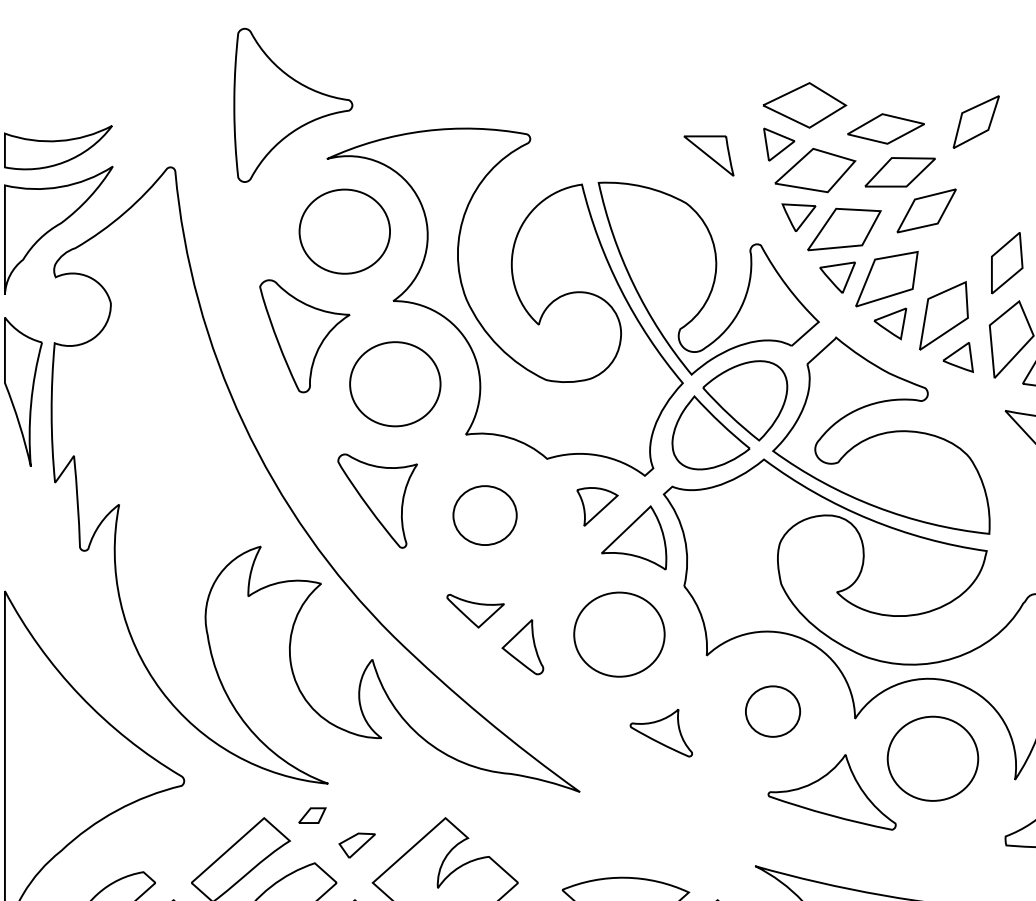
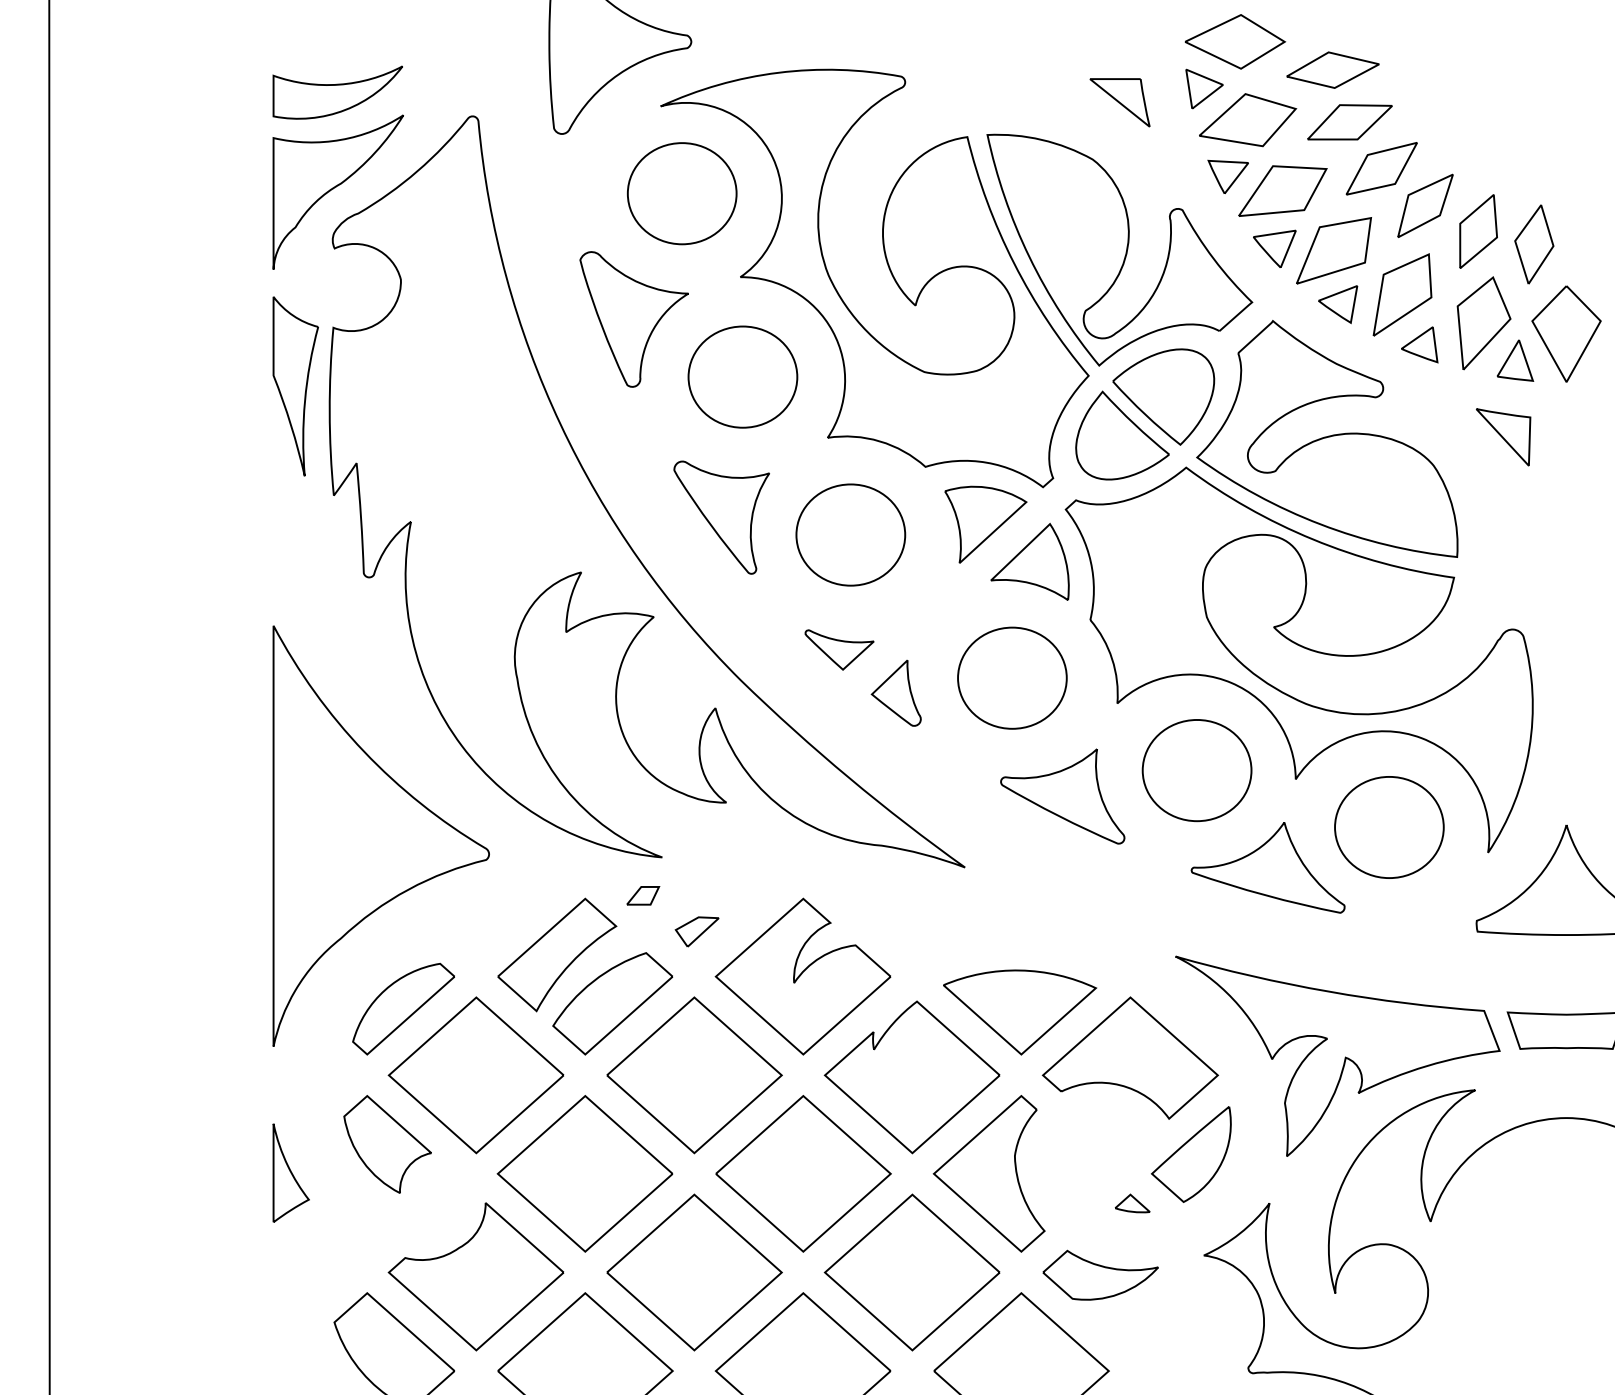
part: (976, 121) -> (1425, 205), moved
part: (597, 506) -> (985, 524), size x1.67
part: (484, 515) -> (850, 534), size x1.43
part: (772, 711) -> (1196, 770), size x1.67
part: (661, 733) -> (1062, 796), size x1.67

